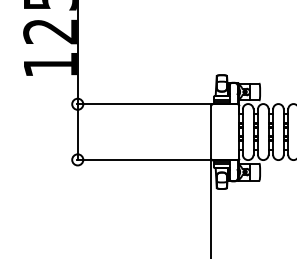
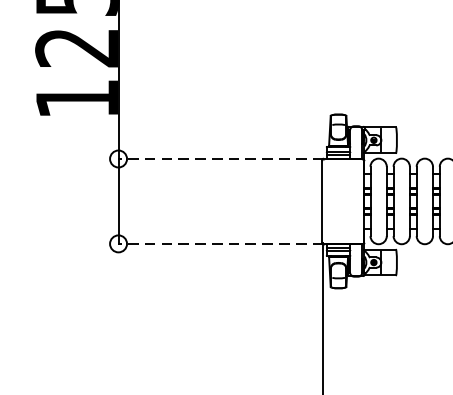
line: (144, 104) -> (220, 159), solid -> dashed
line: (144, 159) -> (220, 243), solid -> dashed

